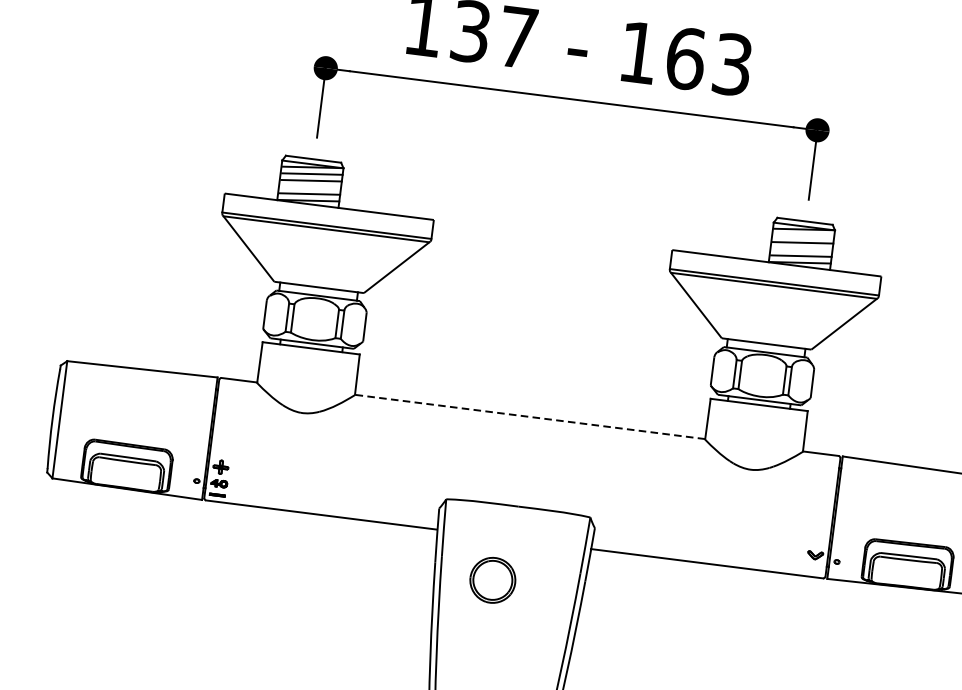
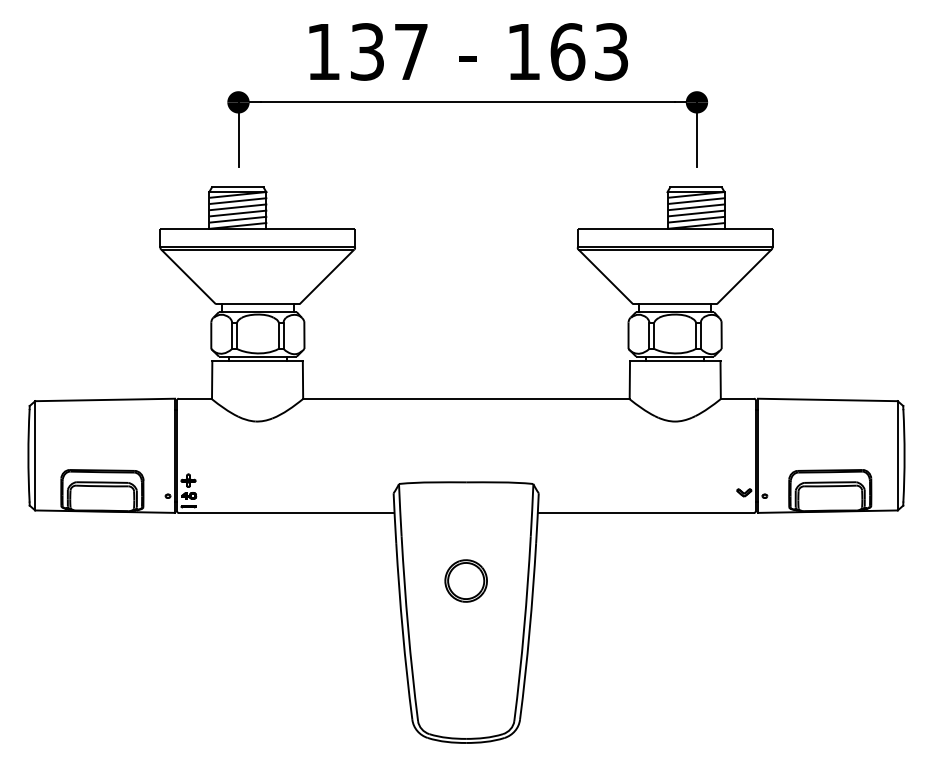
line: (310, 187) -> (238, 213), added
line: (803, 235) -> (696, 200), added
line: (801, 249) -> (696, 213), added
line: (529, 416) -> (465, 398), dashed -> solid
part: (492, 579) -> (465, 580), moved

